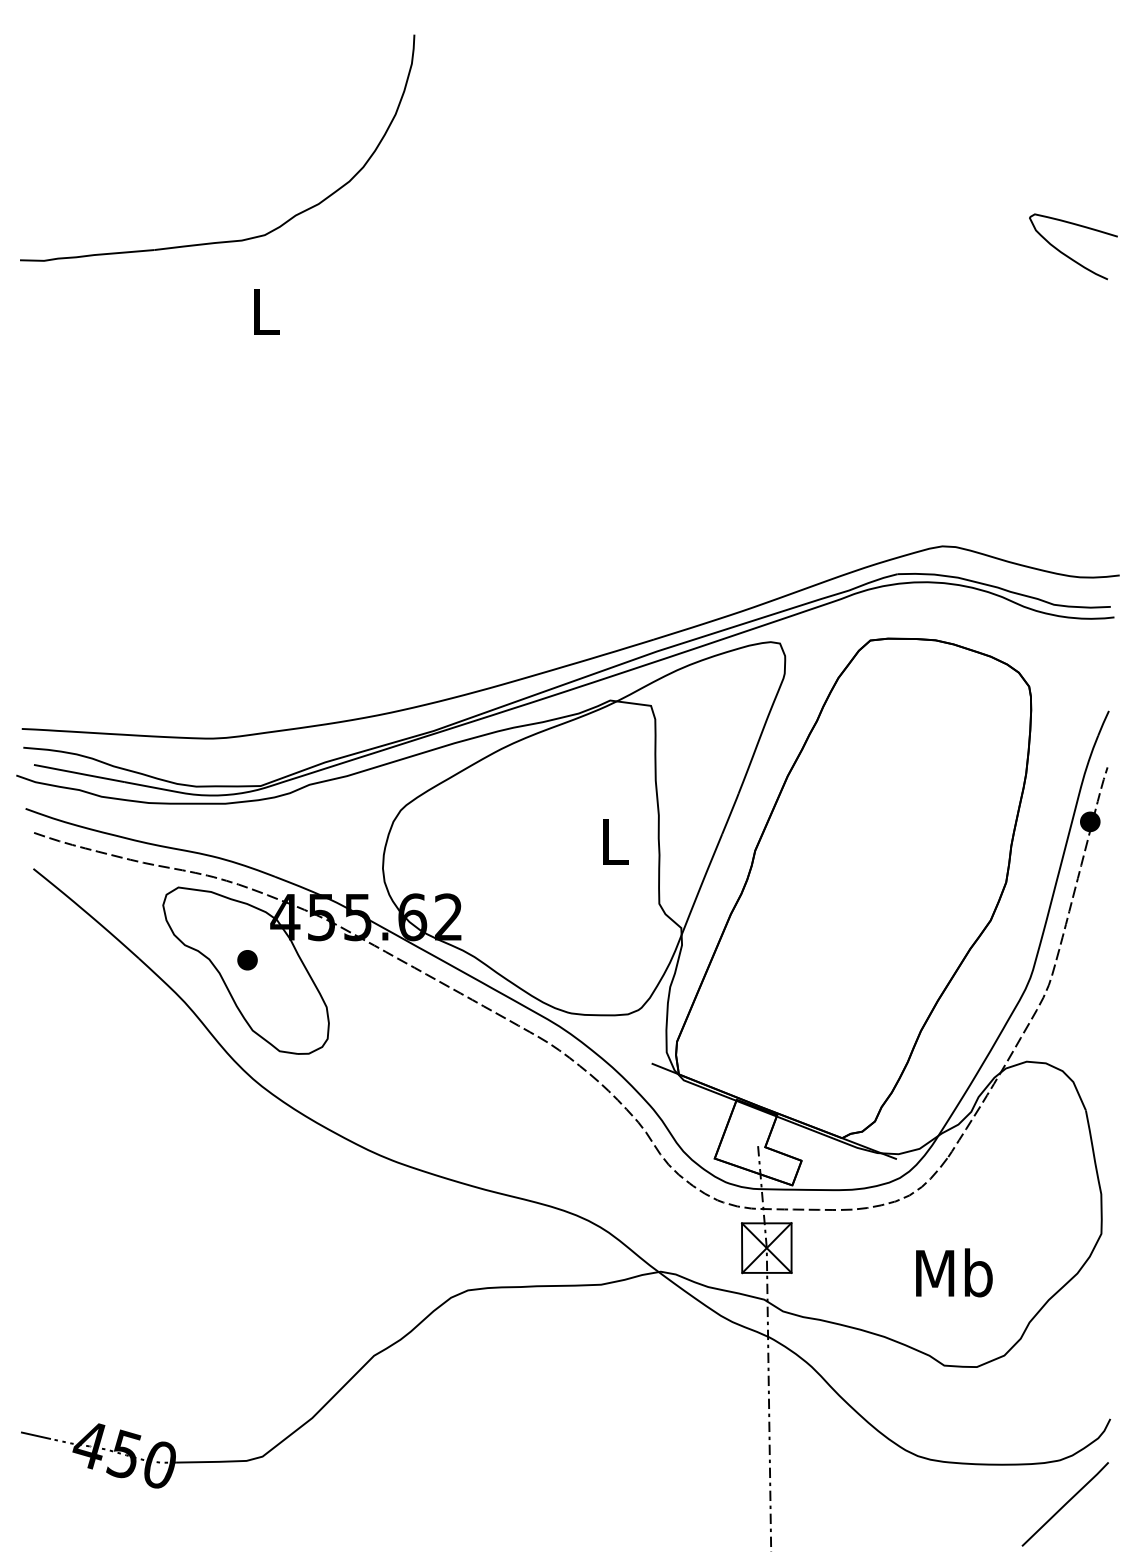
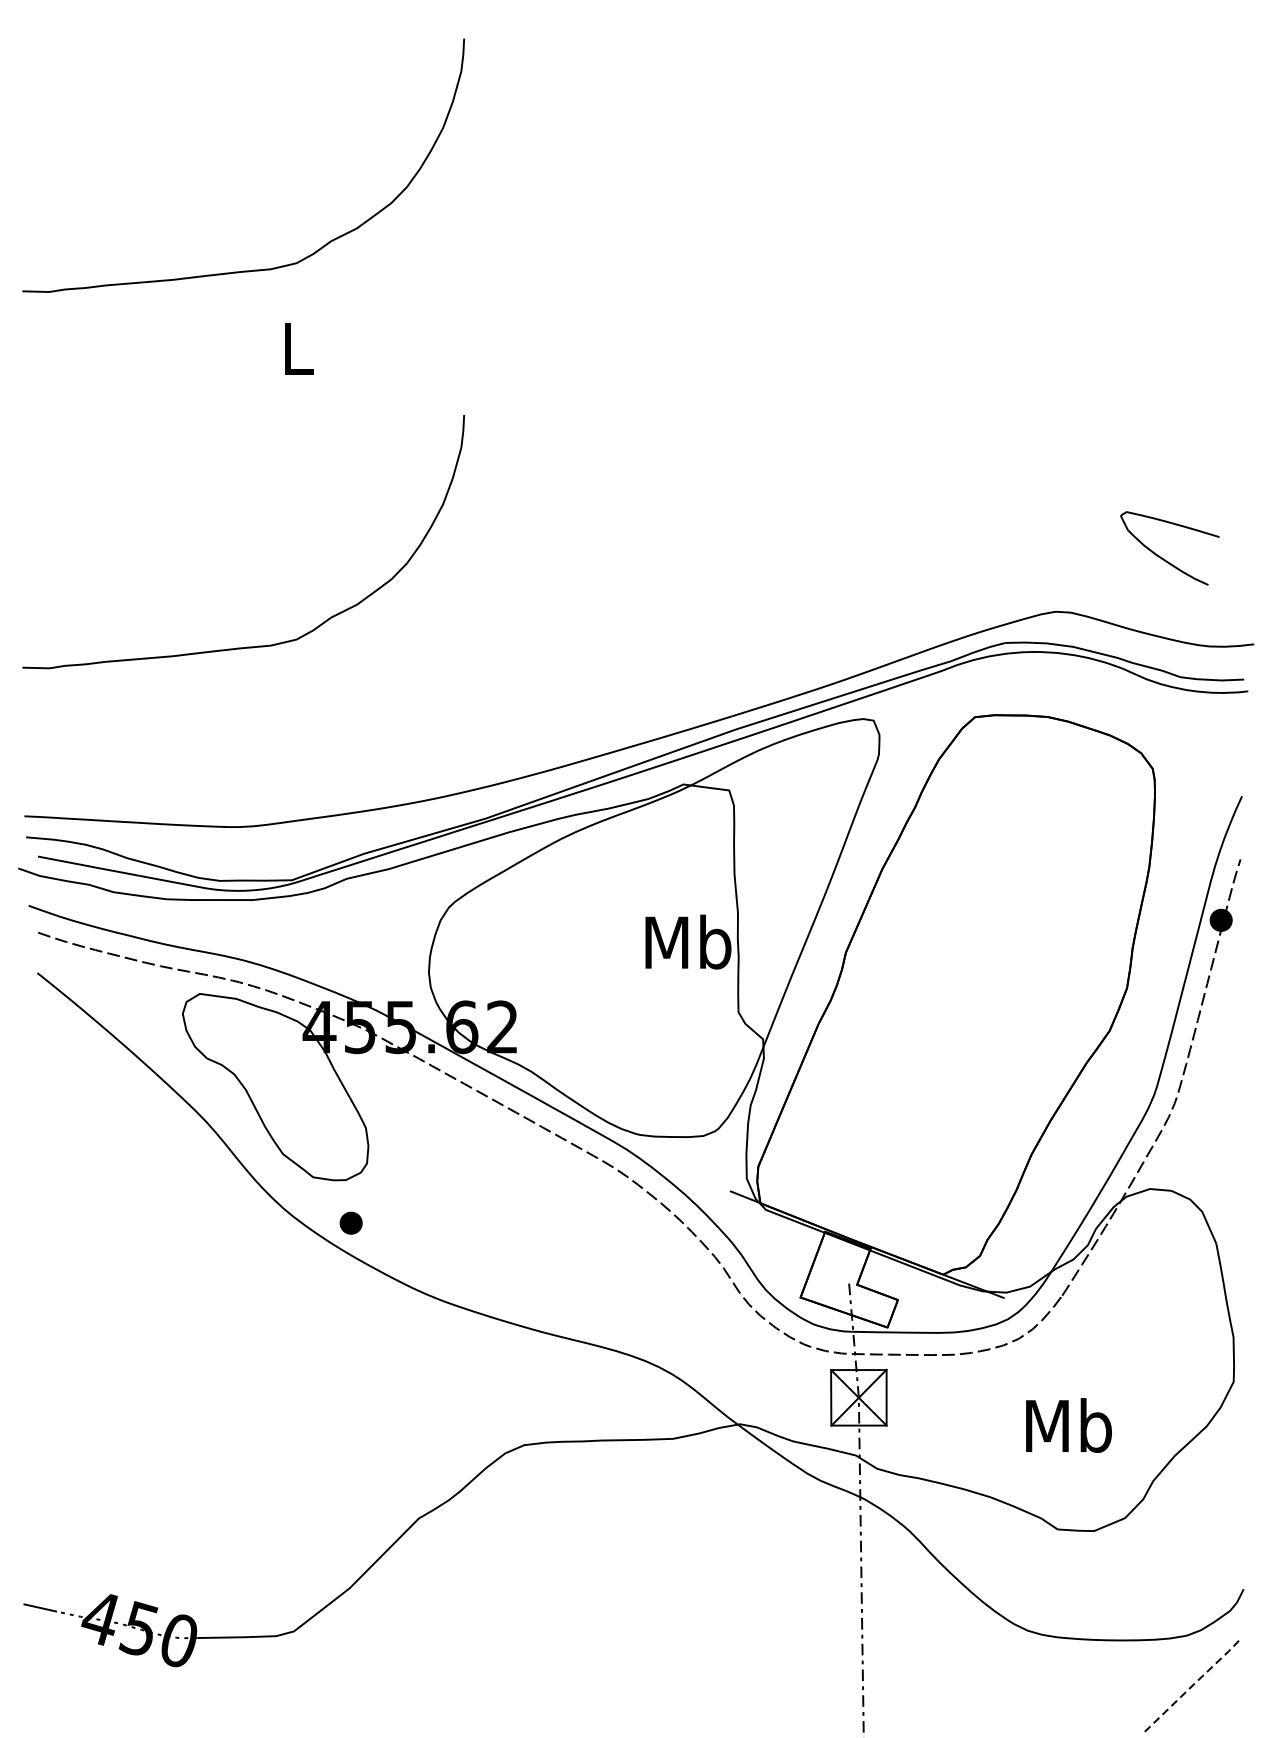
curve: (1066, 254) -> (1162, 557), moved
part: (228, 576) -> (255, 645), added
text: (614, 840) -> (688, 941), L -> Mb
part: (247, 960) -> (351, 1223), moved
line: (1066, 1503) -> (1194, 1683), solid -> dashed

